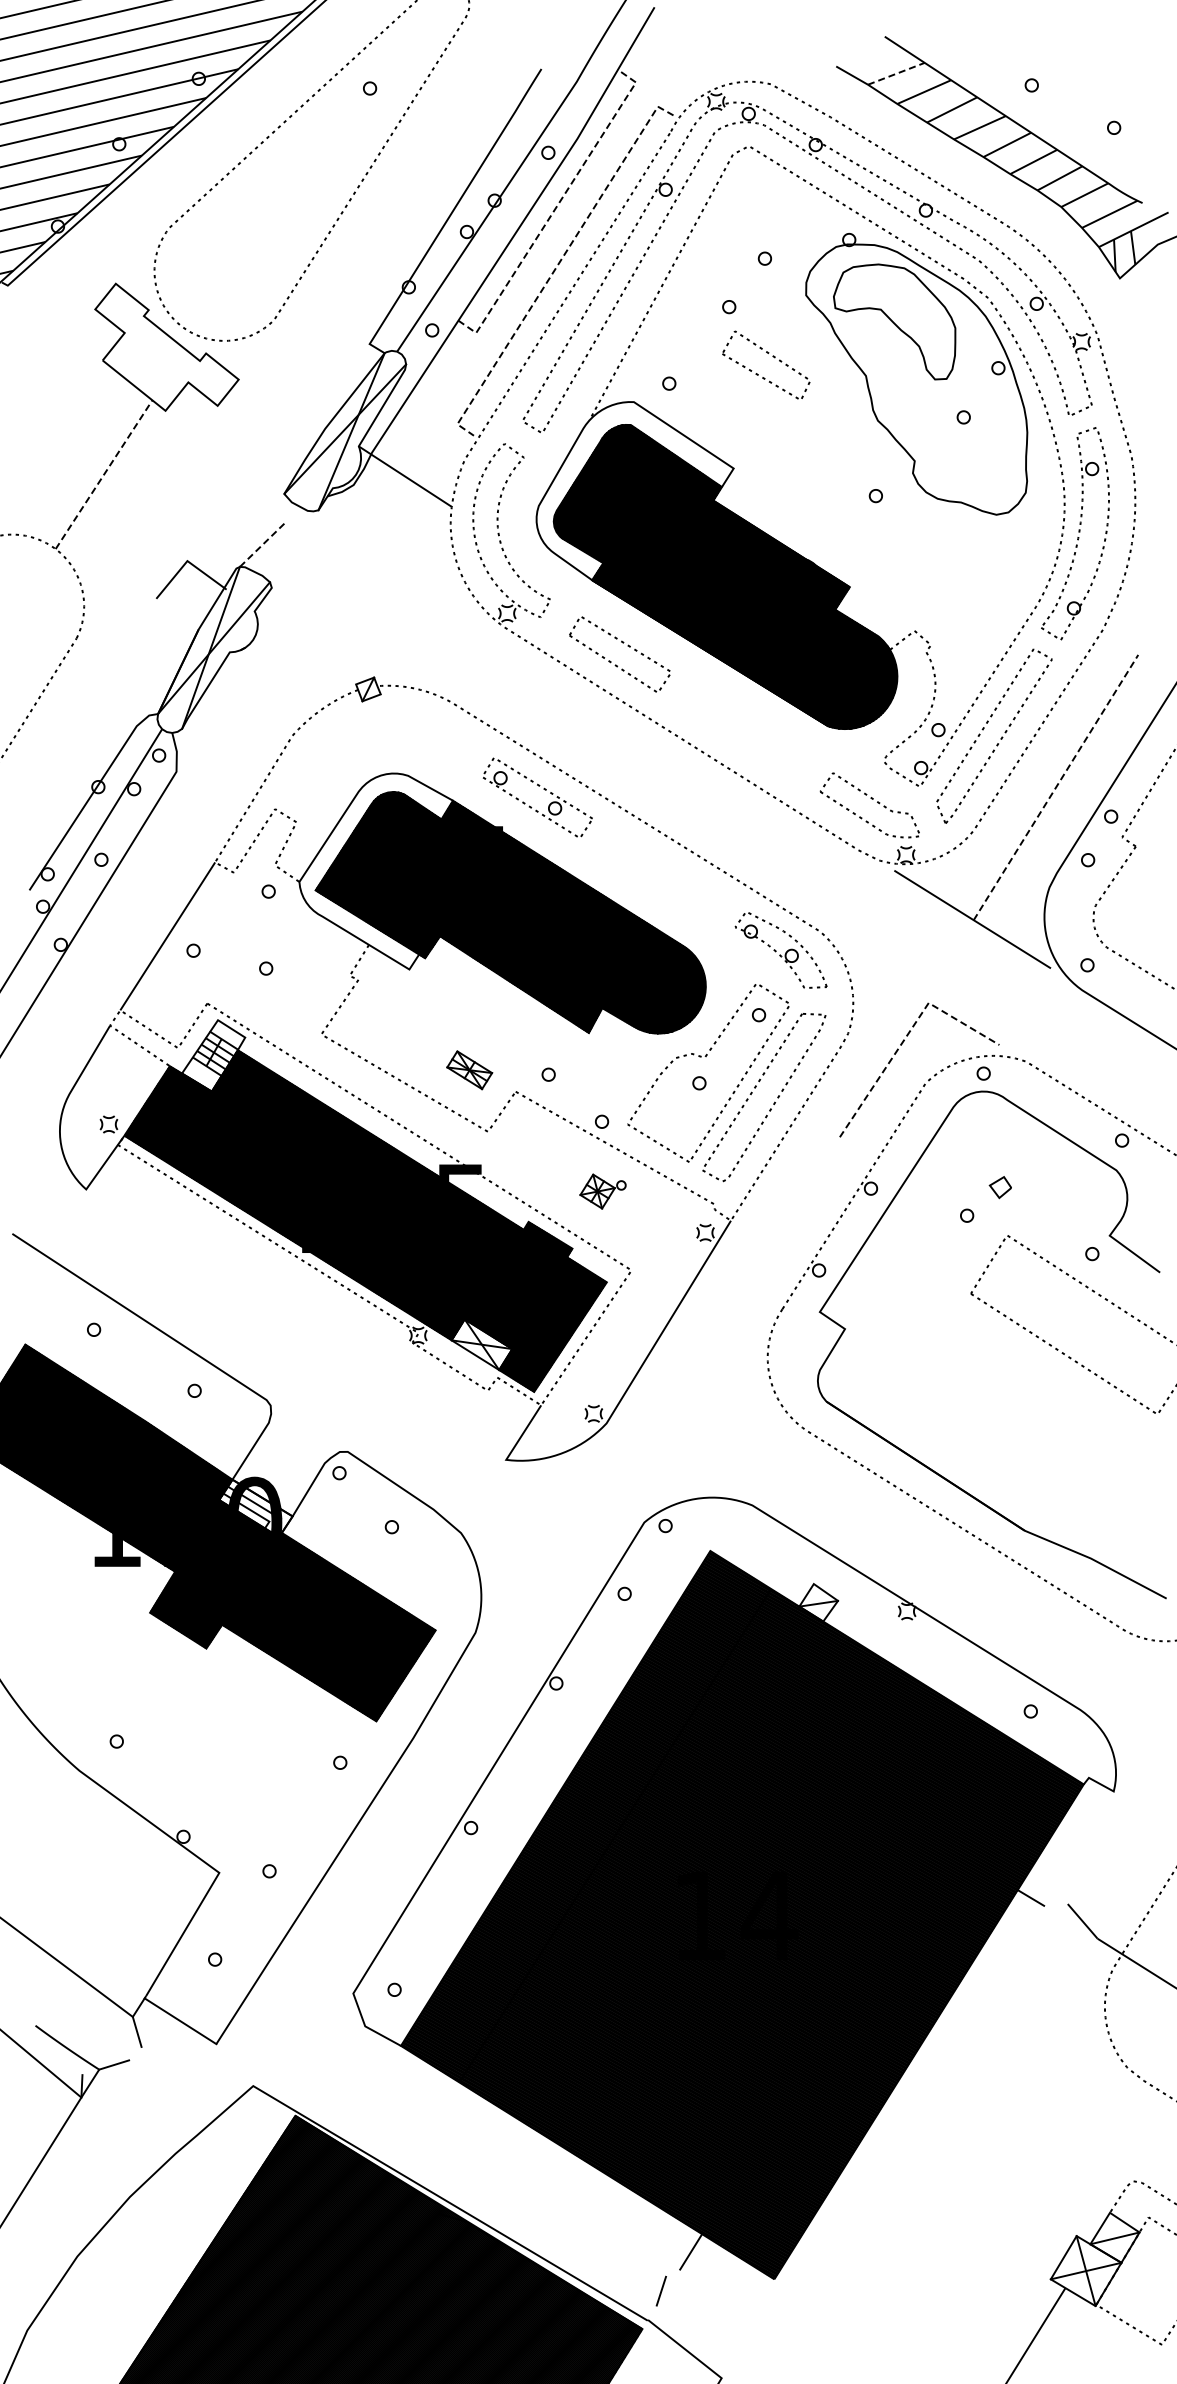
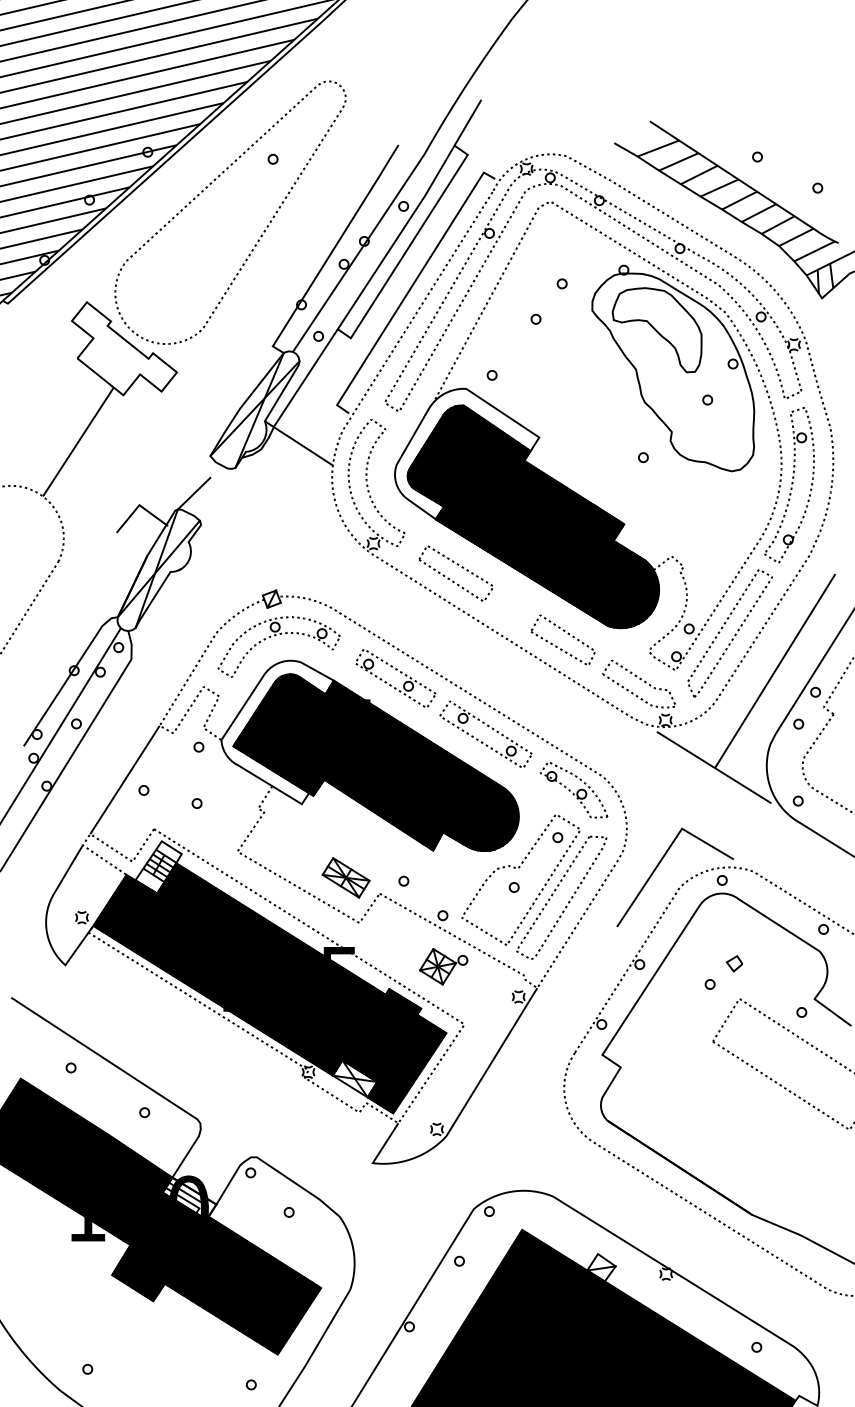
line: (896, 73) -> (658, 148), dashed -> solid
line: (556, 206) -> (409, 245), dashed -> solid
line: (556, 267) -> (409, 290), dashed -> solid
part: (773, 357) -> (568, 634), moved
line: (104, 474) -> (78, 441), dashed -> solid
line: (262, 544) -> (194, 493), dashed -> solid
part: (374, 739) -> (276, 635), added
line: (1056, 787) -> (775, 670), dashed -> solid
part: (663, 863) -> (487, 726), added
line: (907, 1034) -> (666, 851), dashed -> solid
part: (469, 1070) -> (345, 878), size x1.43
part: (602, 1191) -> (443, 966), size x1.43

